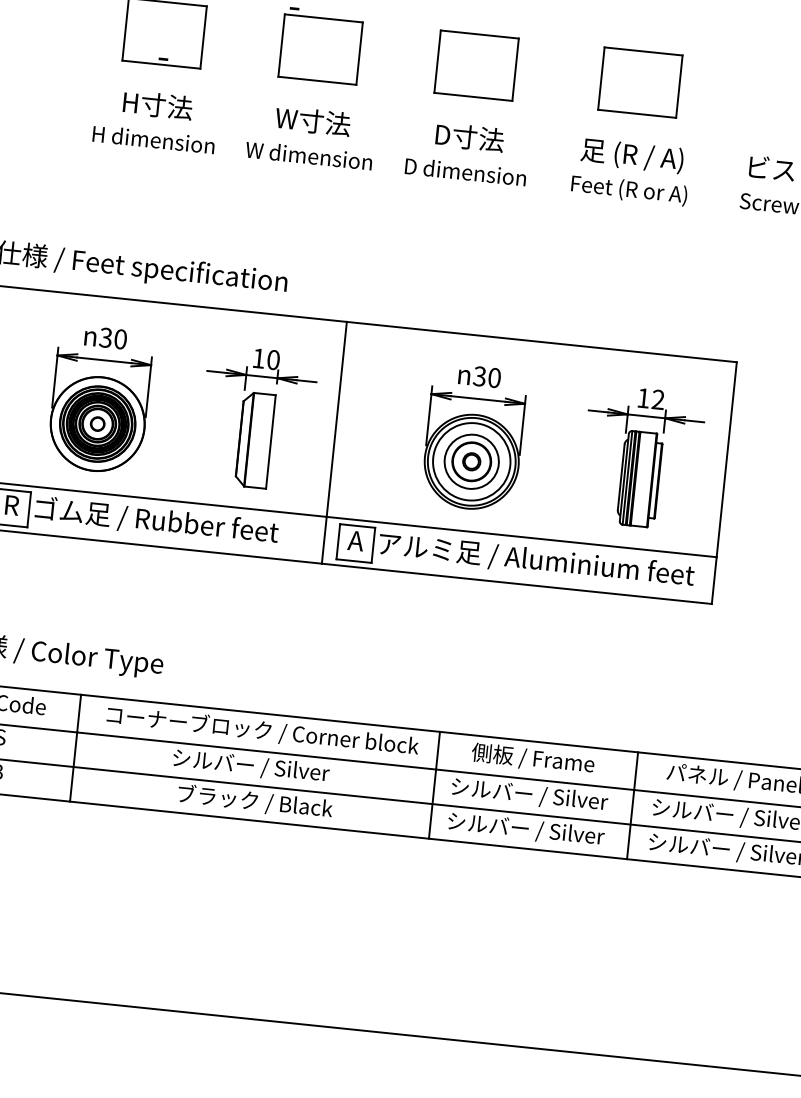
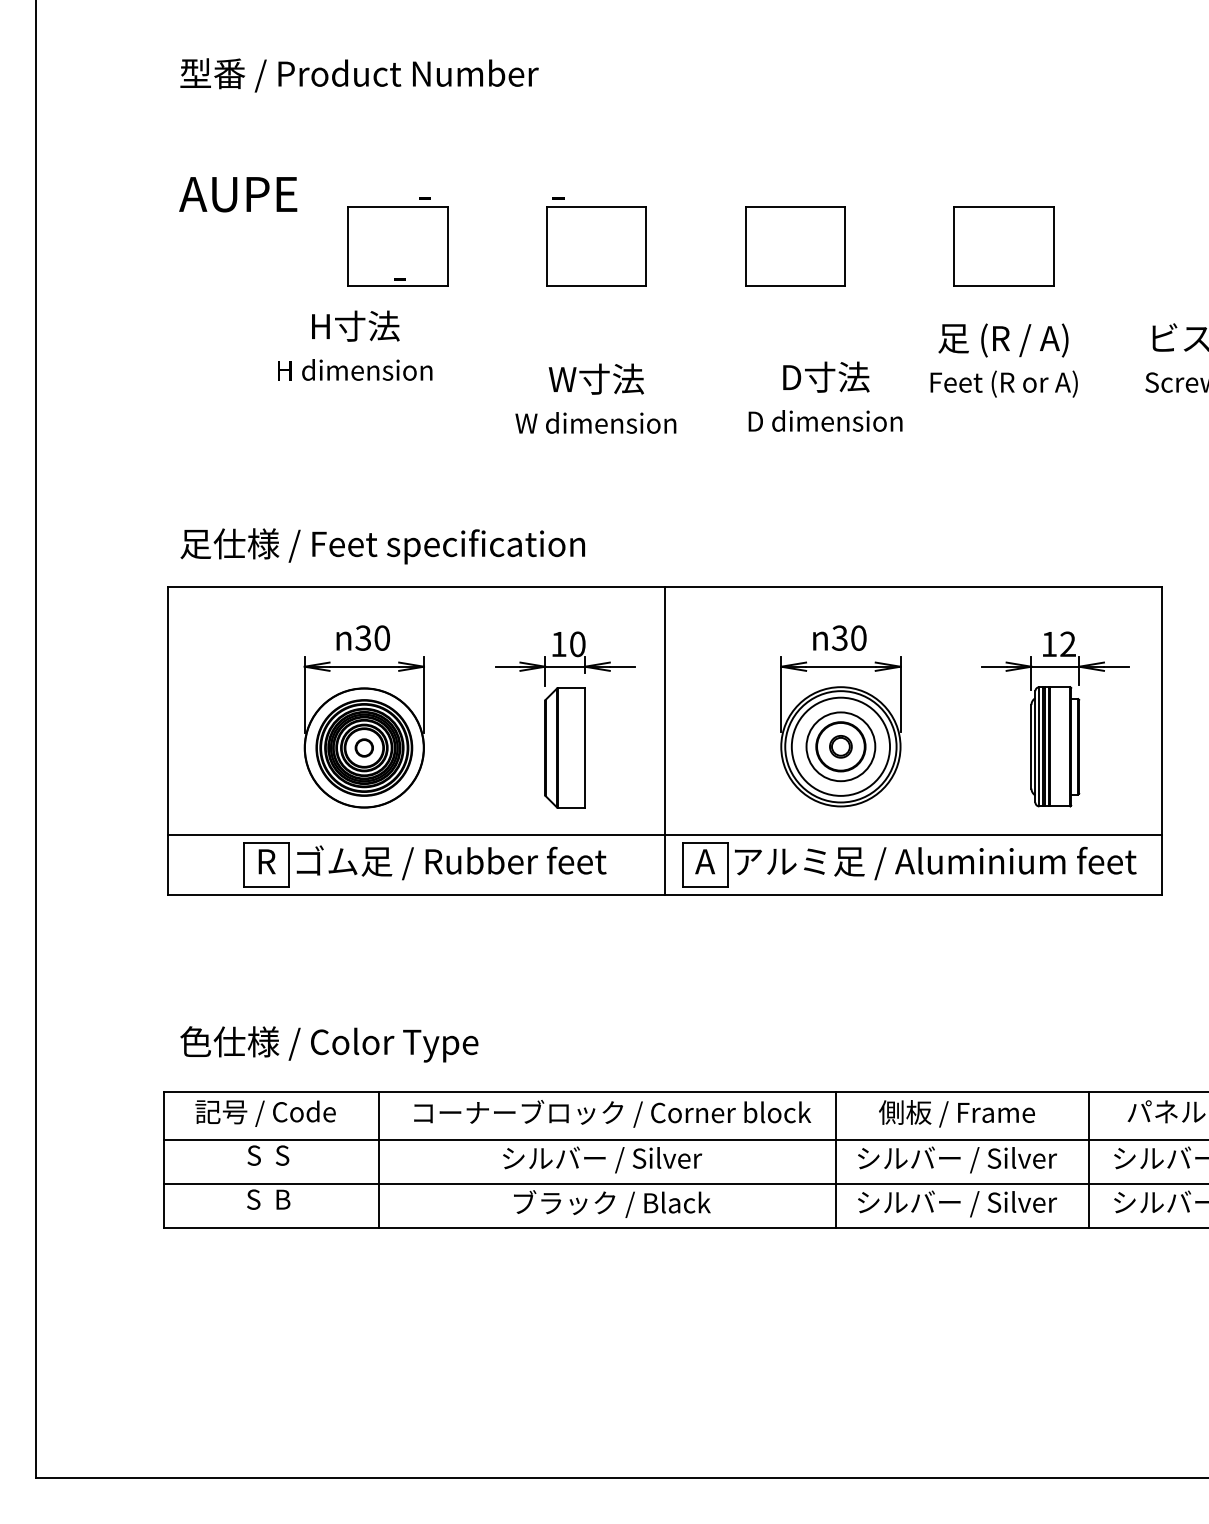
text: (156, 120) -> (355, 345), moved
text: (310, 136) -> (595, 398), moved
text: (467, 152) -> (825, 396), moved

